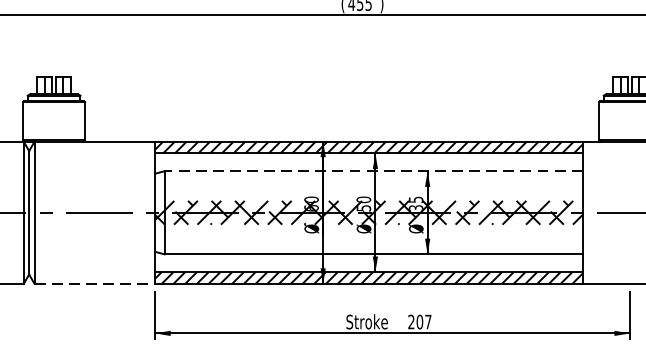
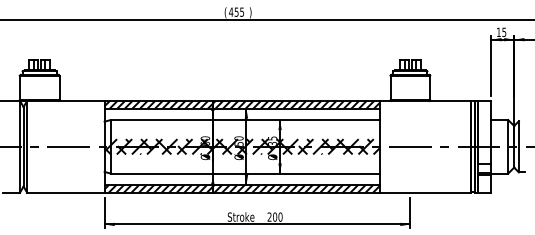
line: (373, 171) -> (245, 120), dashed -> solid
line: (94, 283) -> (65, 192), dashed -> solid
text: (428, 321) -> (280, 216), 207 -> 200

